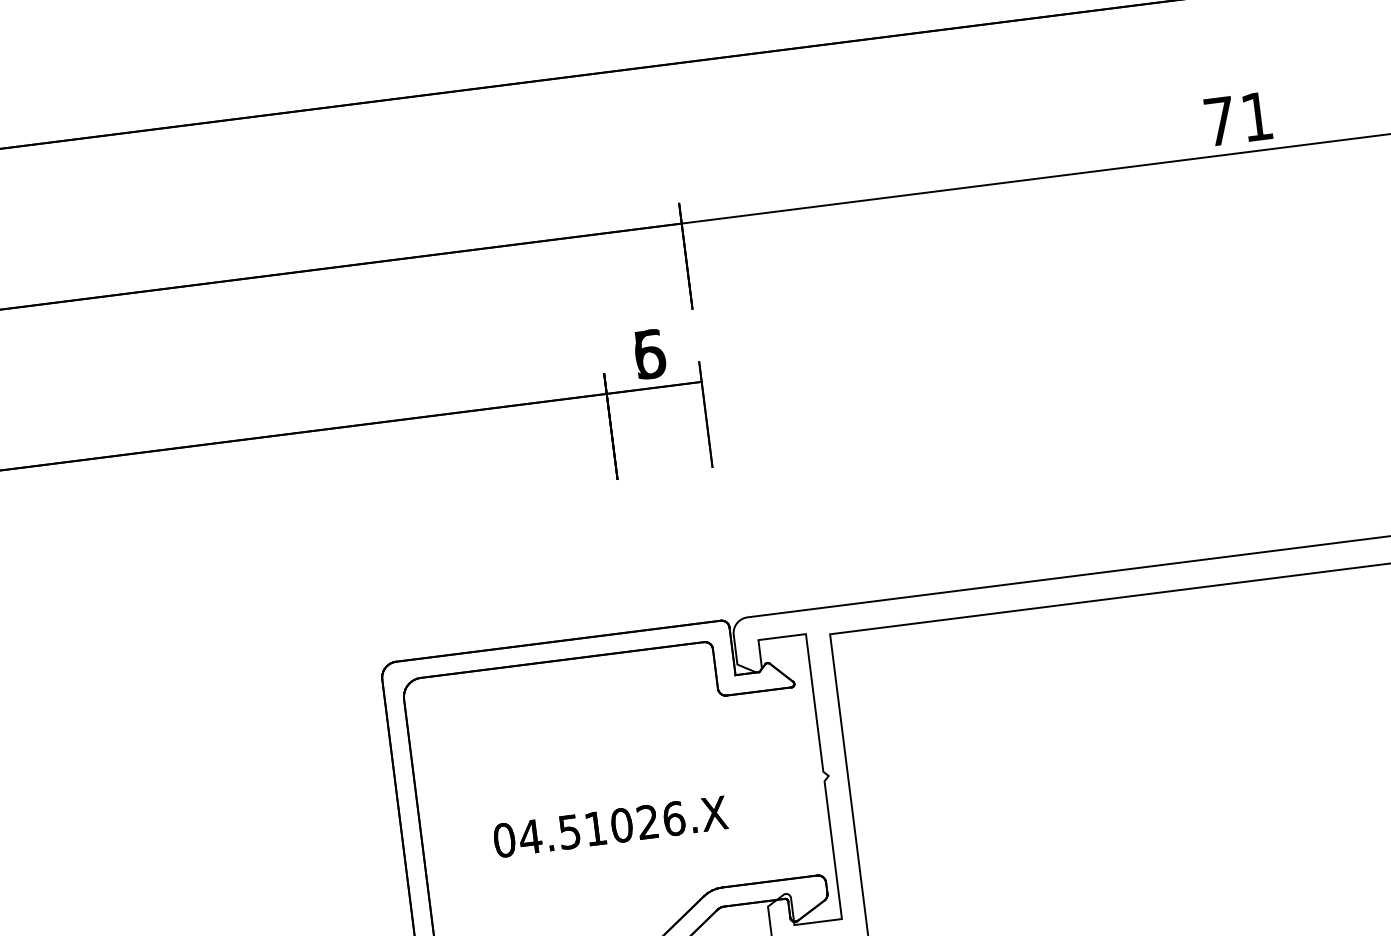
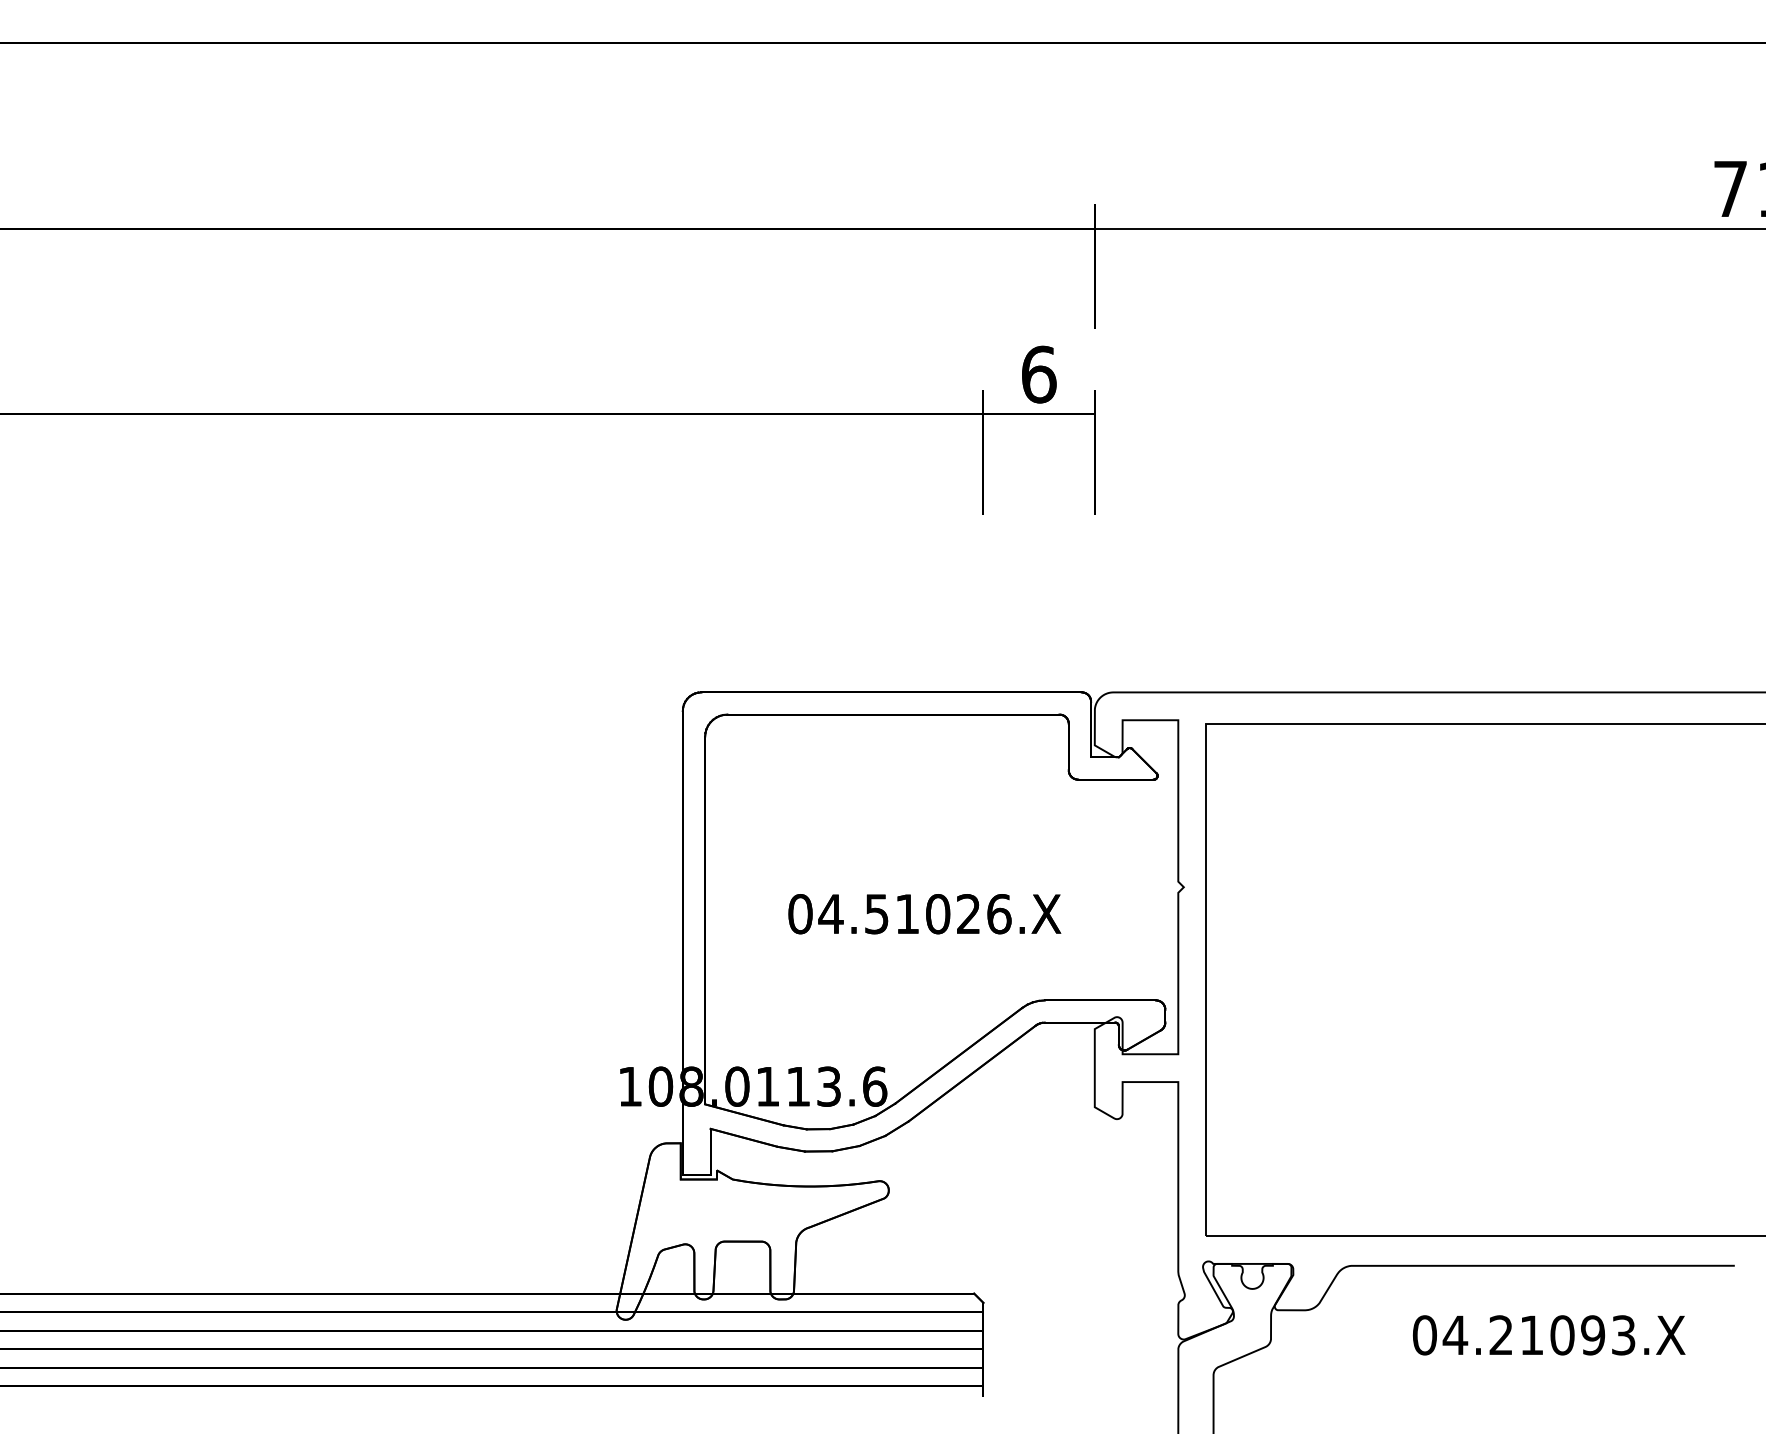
text: (650, 354) -> (1039, 374), 5 -> 6

